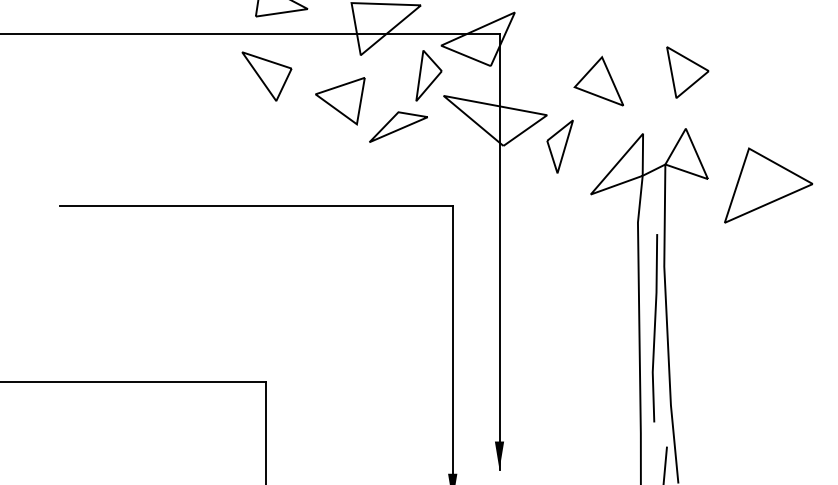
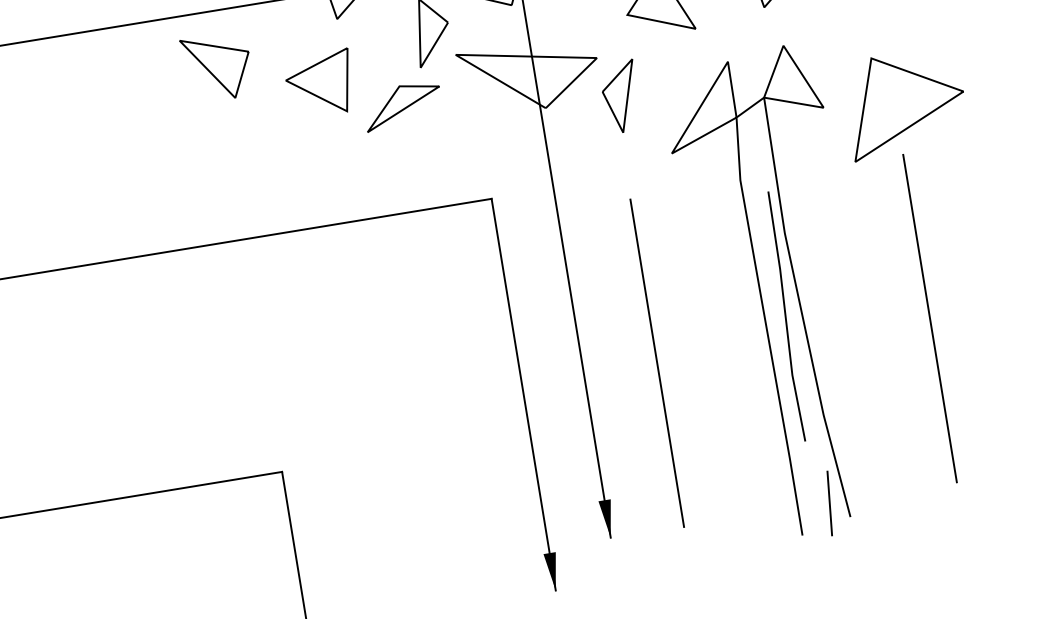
line: (554, 346) -> (656, 362), added
line: (760, 346) -> (929, 317), added

